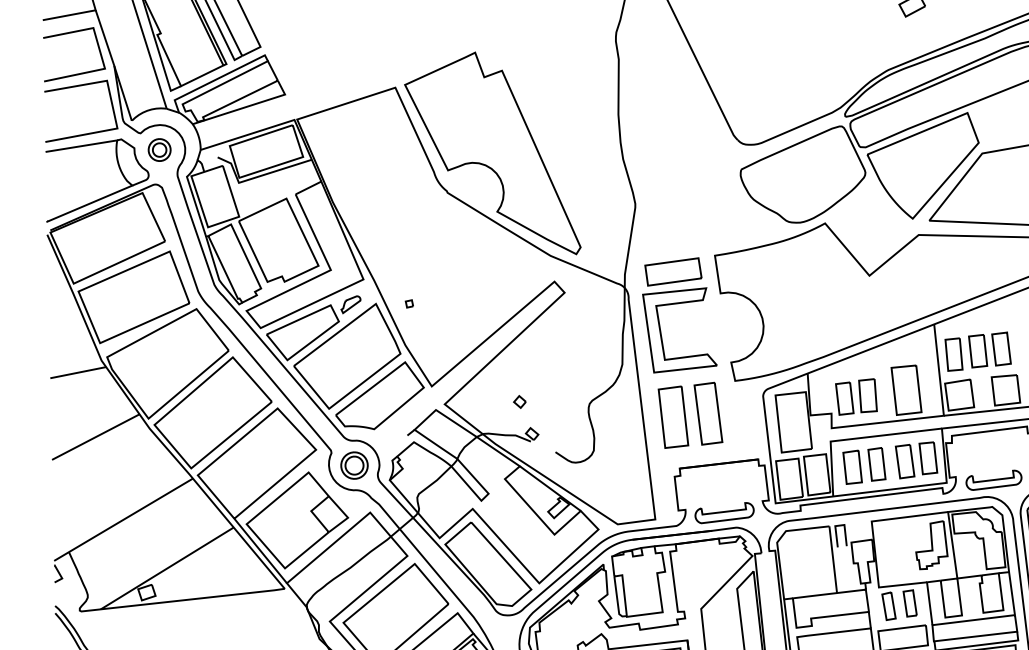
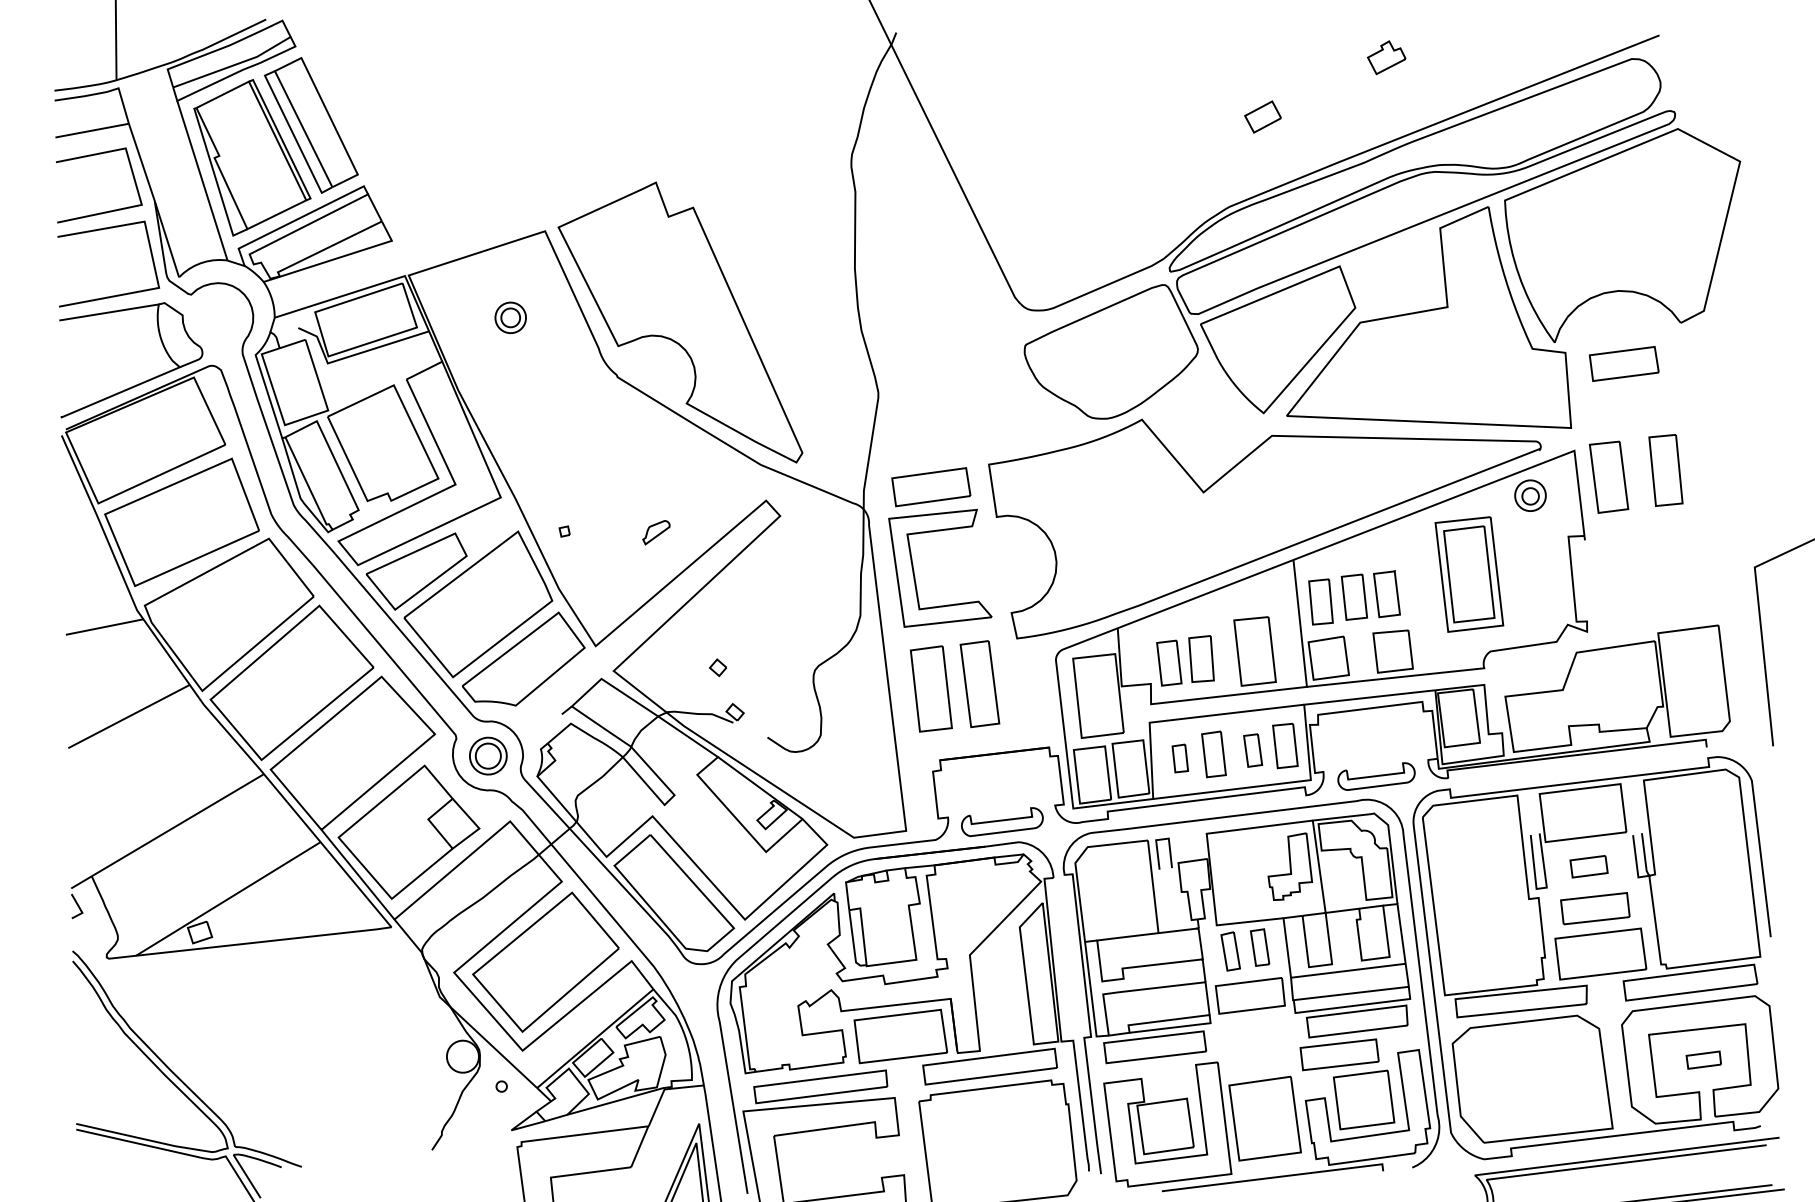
part: (159, 149) -> (510, 317), moved
part: (351, 304) -> (656, 532), moved
part: (904, 461) -> (1252, 750), size x0.7
part: (852, 467) -> (1180, 758), size x0.6

